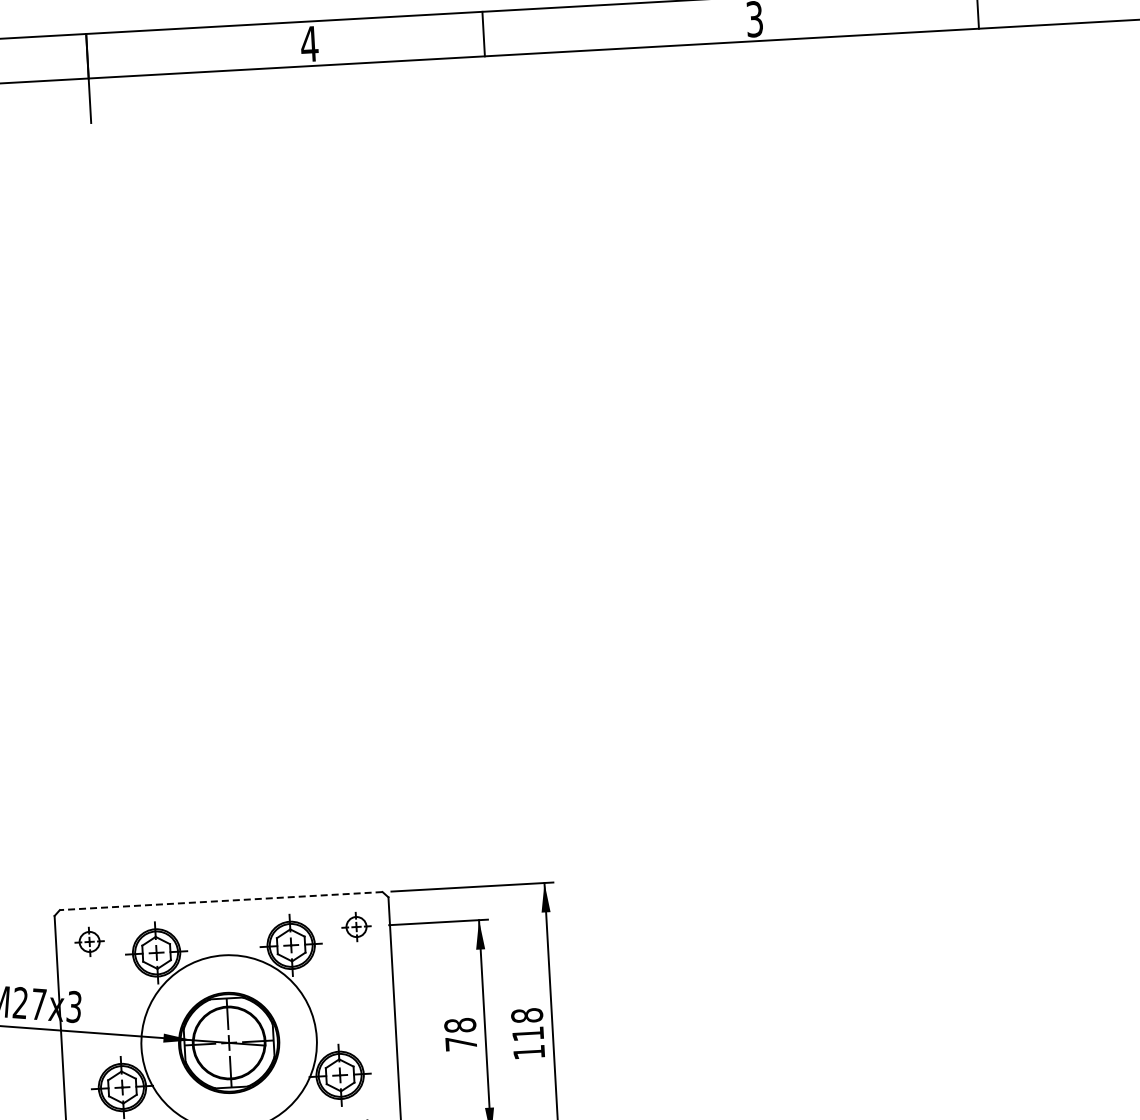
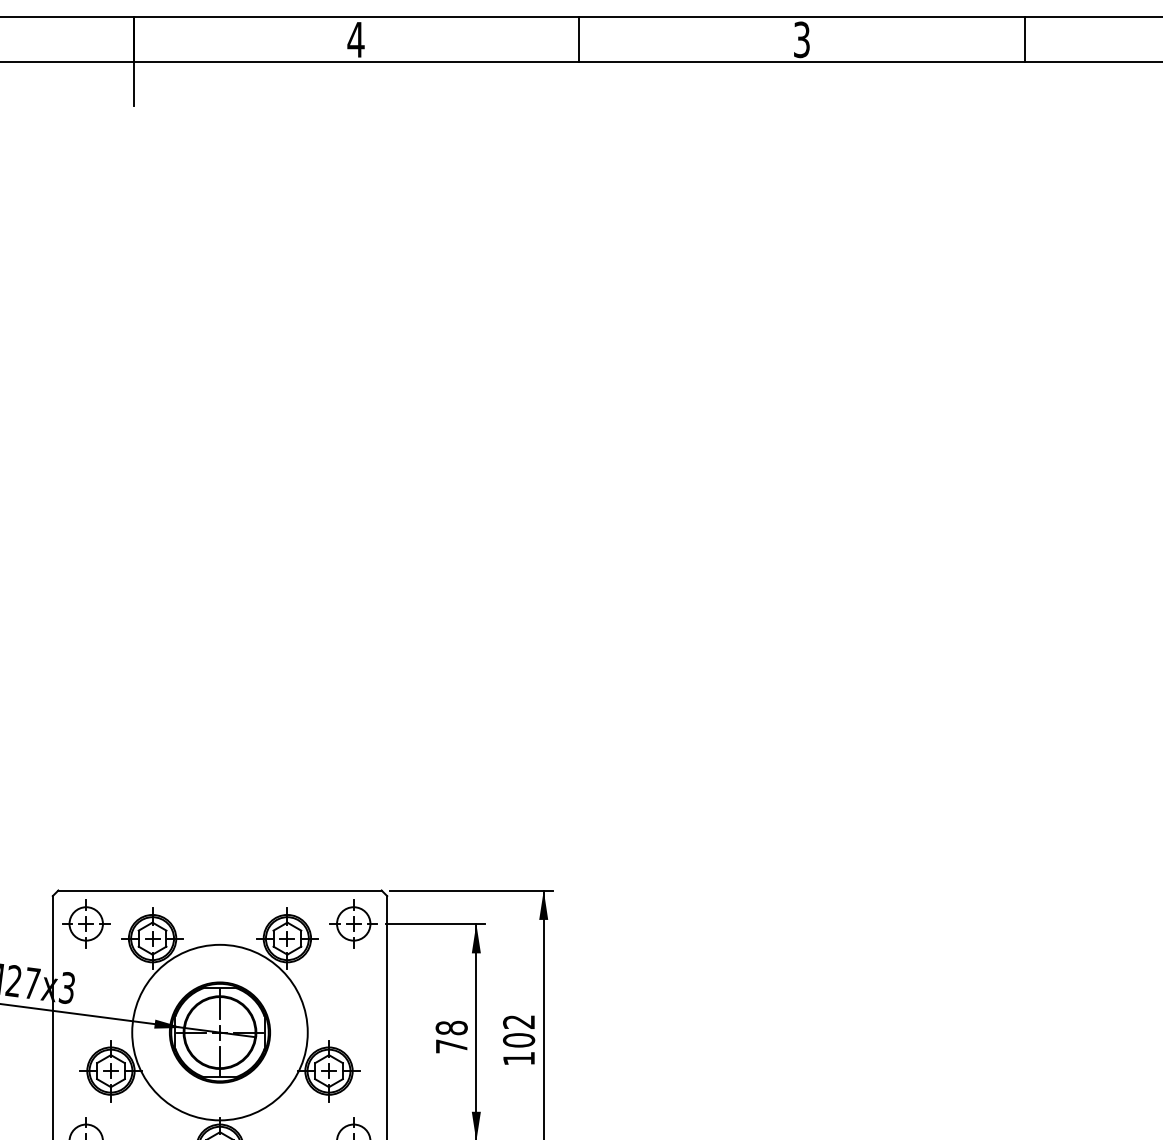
line: (483, 34) -> (579, 39), moved
line: (221, 901) -> (220, 890), dashed -> solid
part: (356, 926) -> (353, 923), size x1.67
part: (89, 941) -> (86, 923), size x1.67
text: (528, 1024) -> (519, 1030), 118 -> 102

